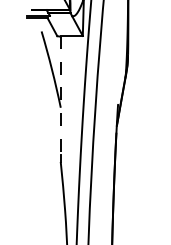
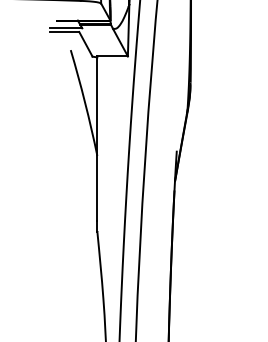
line: (60, 95) -> (97, 139), dashed -> solid

